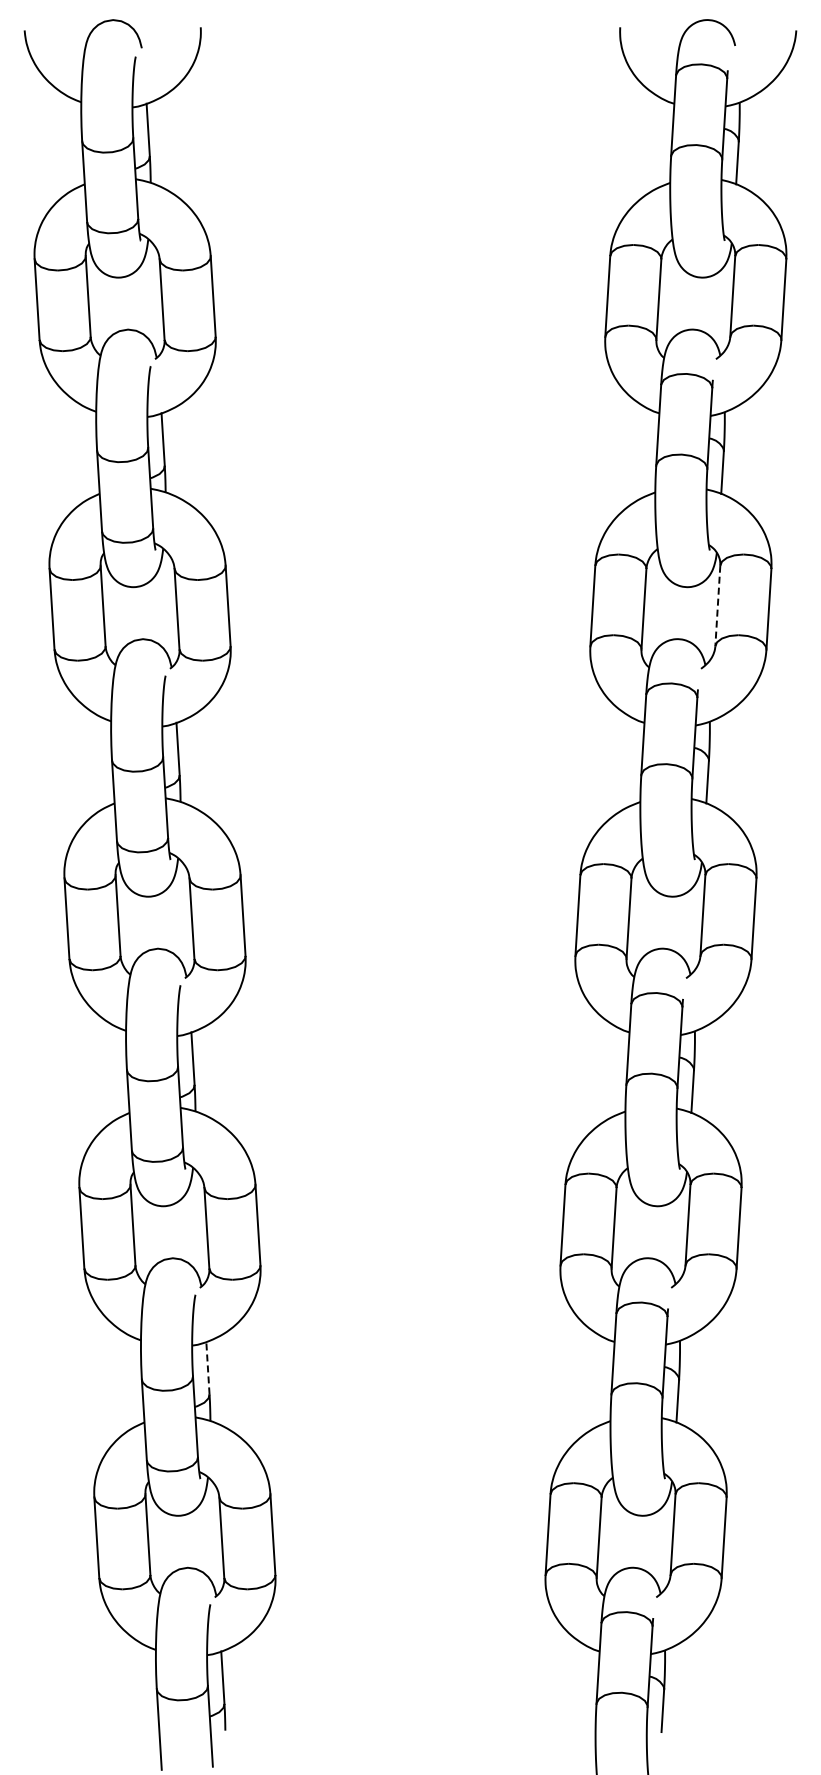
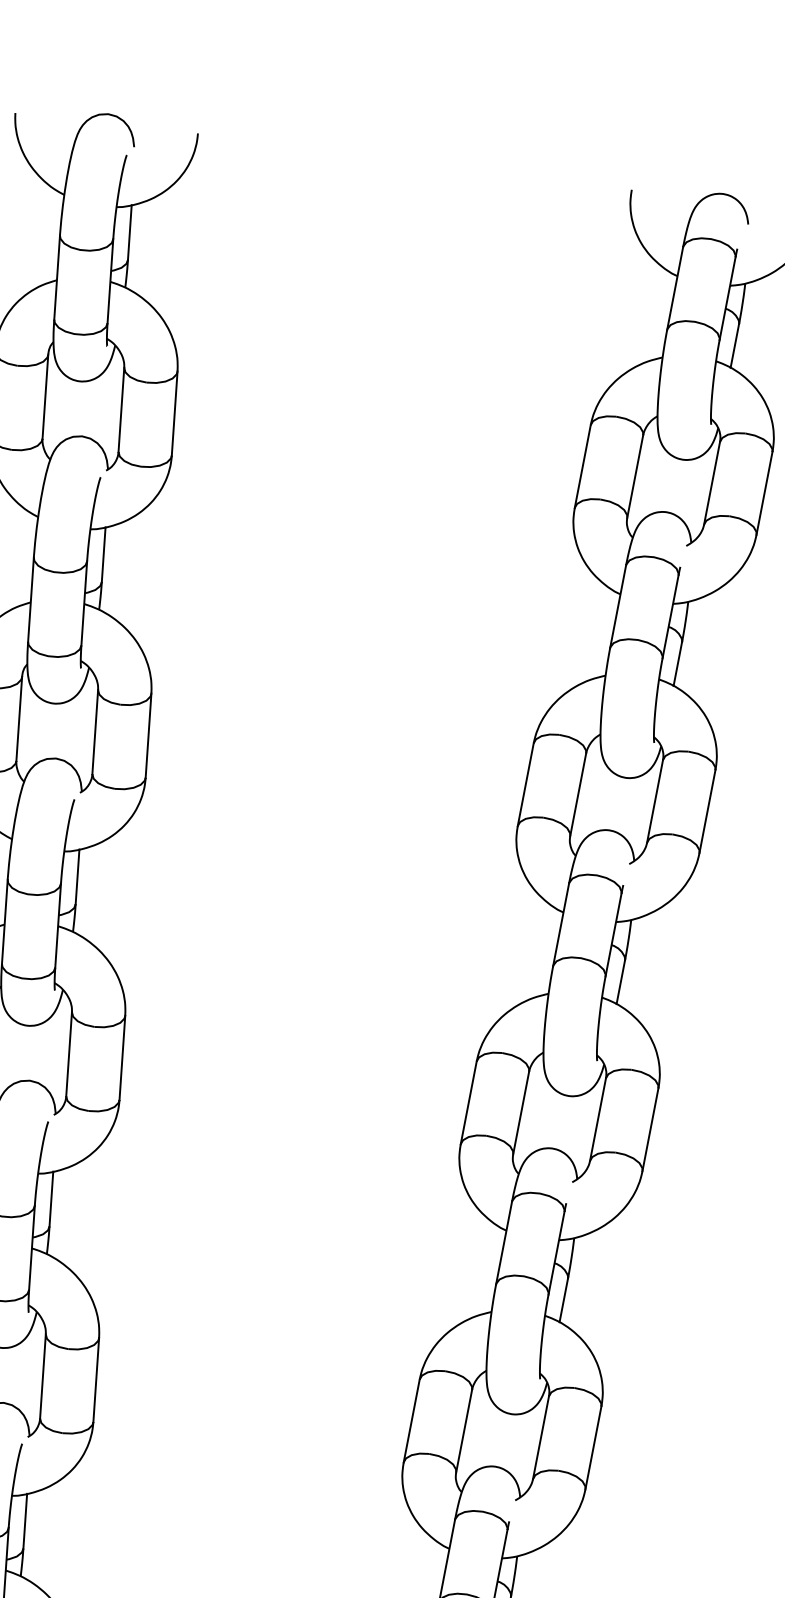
line: (717, 606) -> (654, 801), dashed -> solid
line: (207, 1367) -> (24, 1520), dashed -> solid

